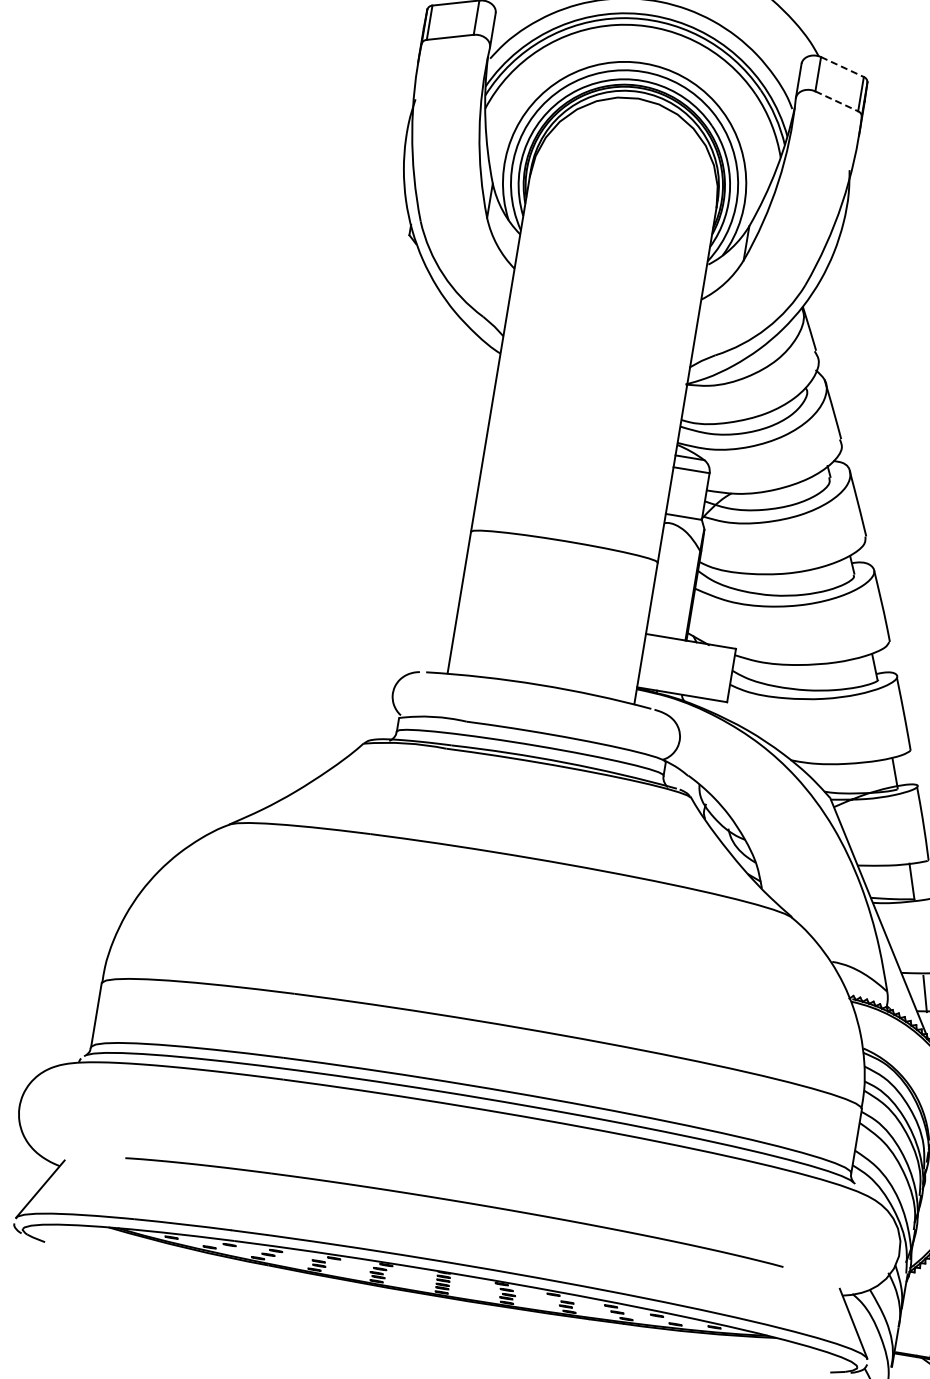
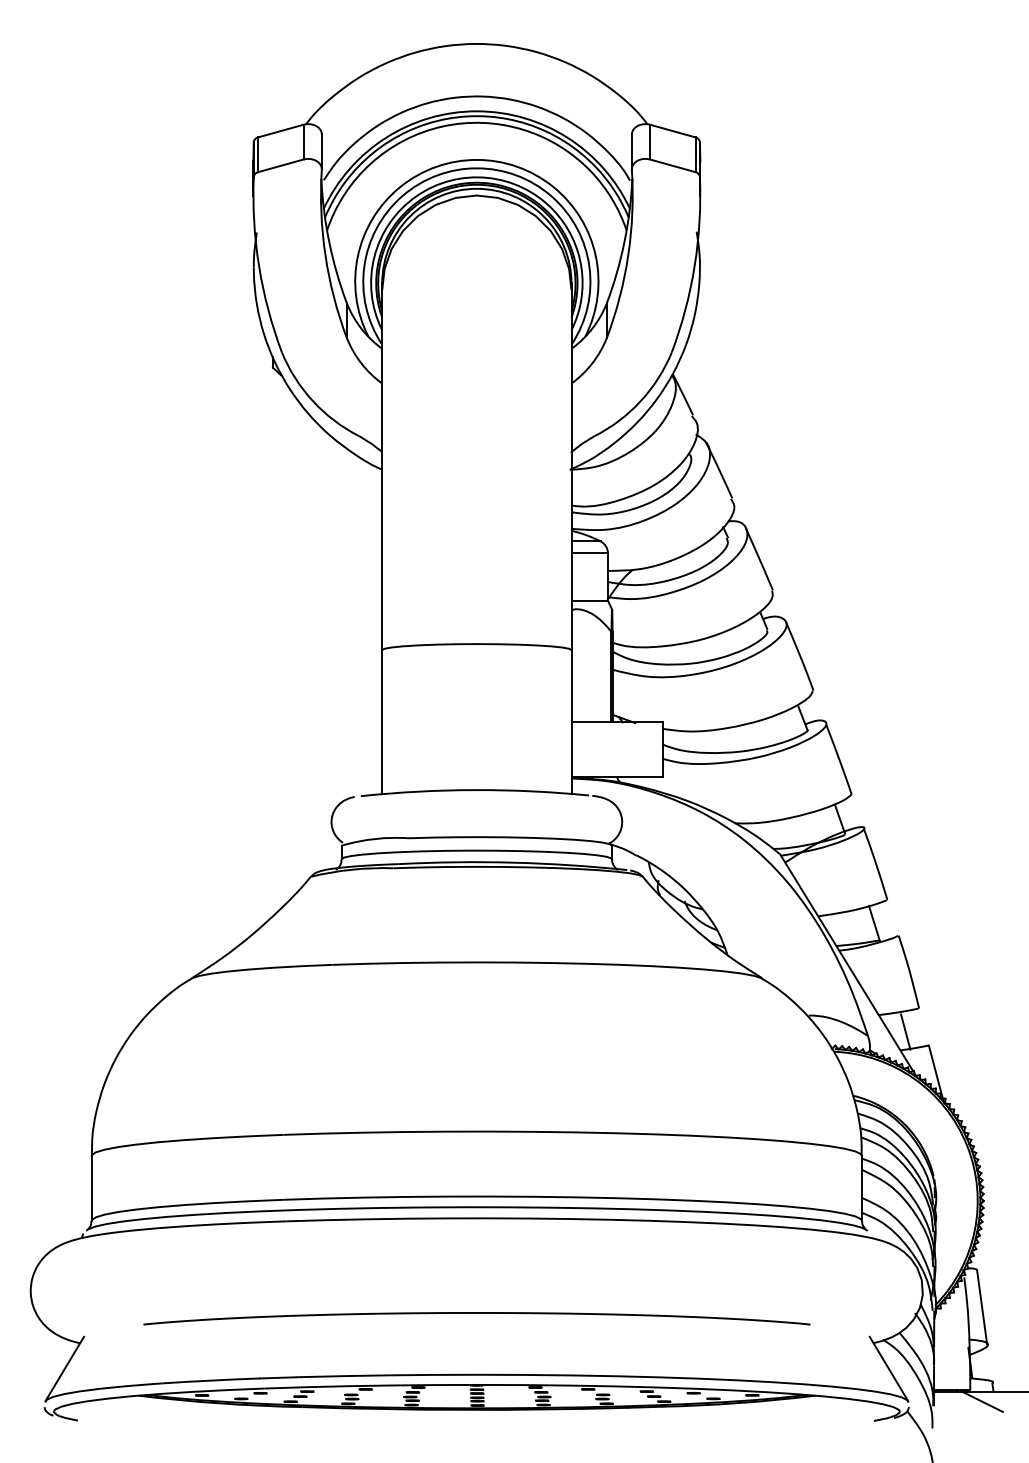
line: (842, 67) -> (672, 131), dashed -> solid
line: (836, 100) -> (672, 165), dashed -> solid

